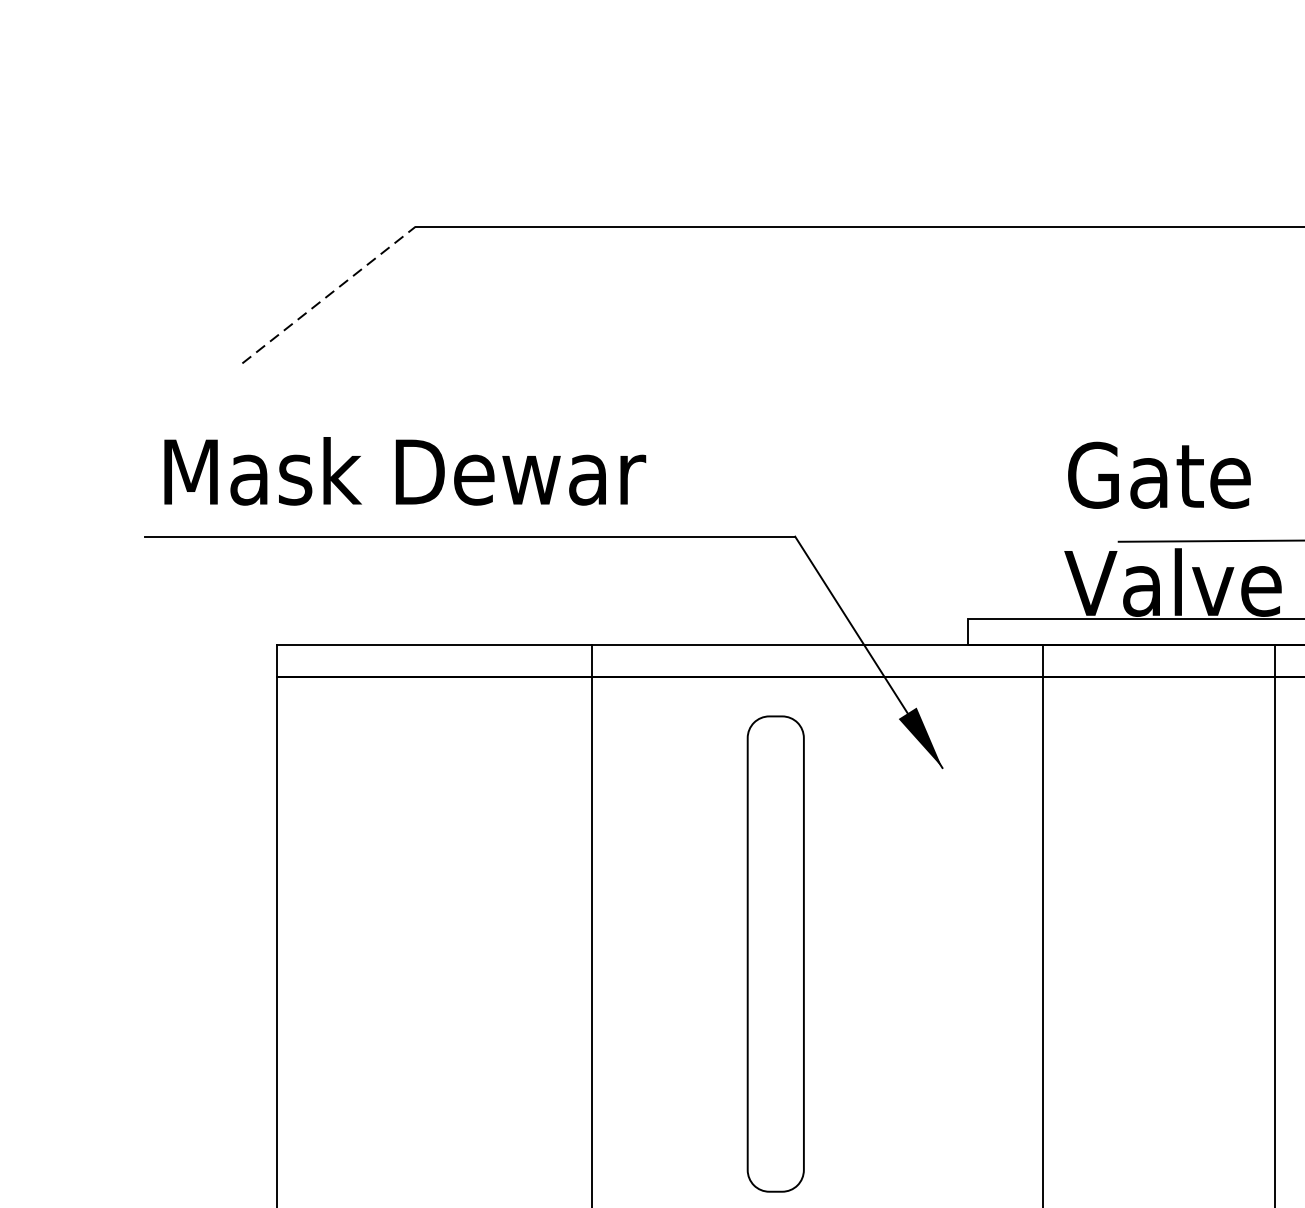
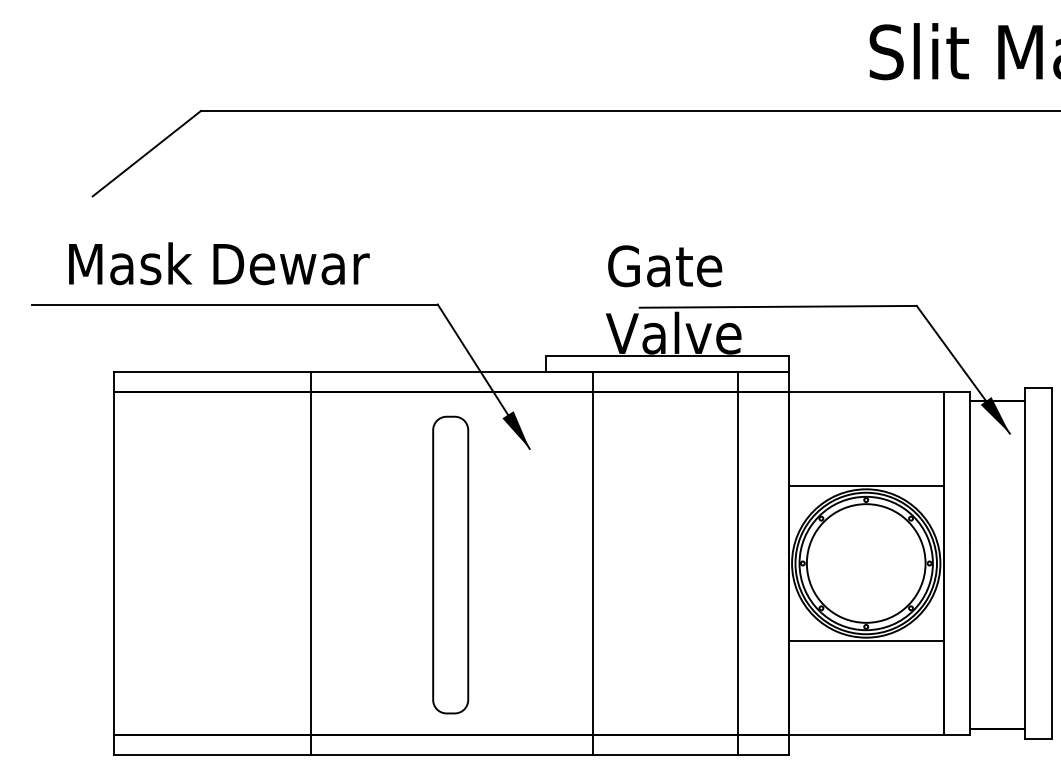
line: (328, 294) -> (146, 153), dashed -> solid
text: (405, 470) -> (219, 263), moved
part: (775, 953) -> (450, 564), moved

